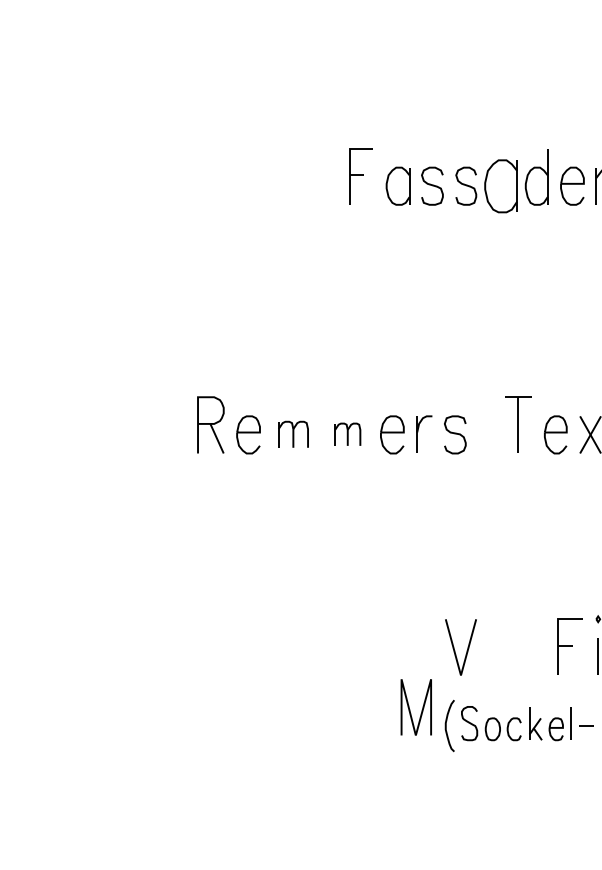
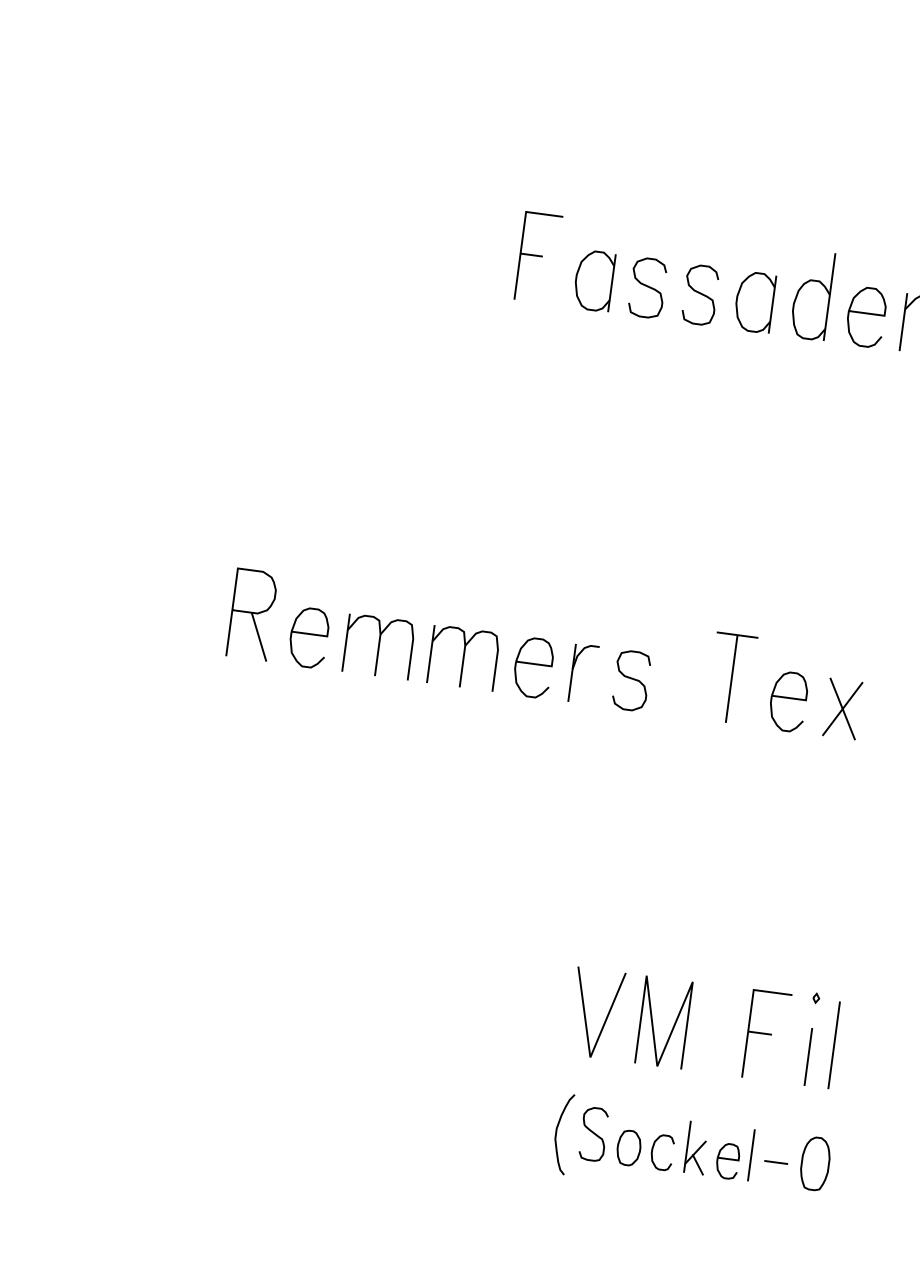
part: (500, 185) -> (754, 301), size x0.71
part: (293, 434) -> (379, 646), size x1.43
part: (347, 434) -> (463, 657), size x1.67
line: (410, 709) -> (654, 1024), moved

